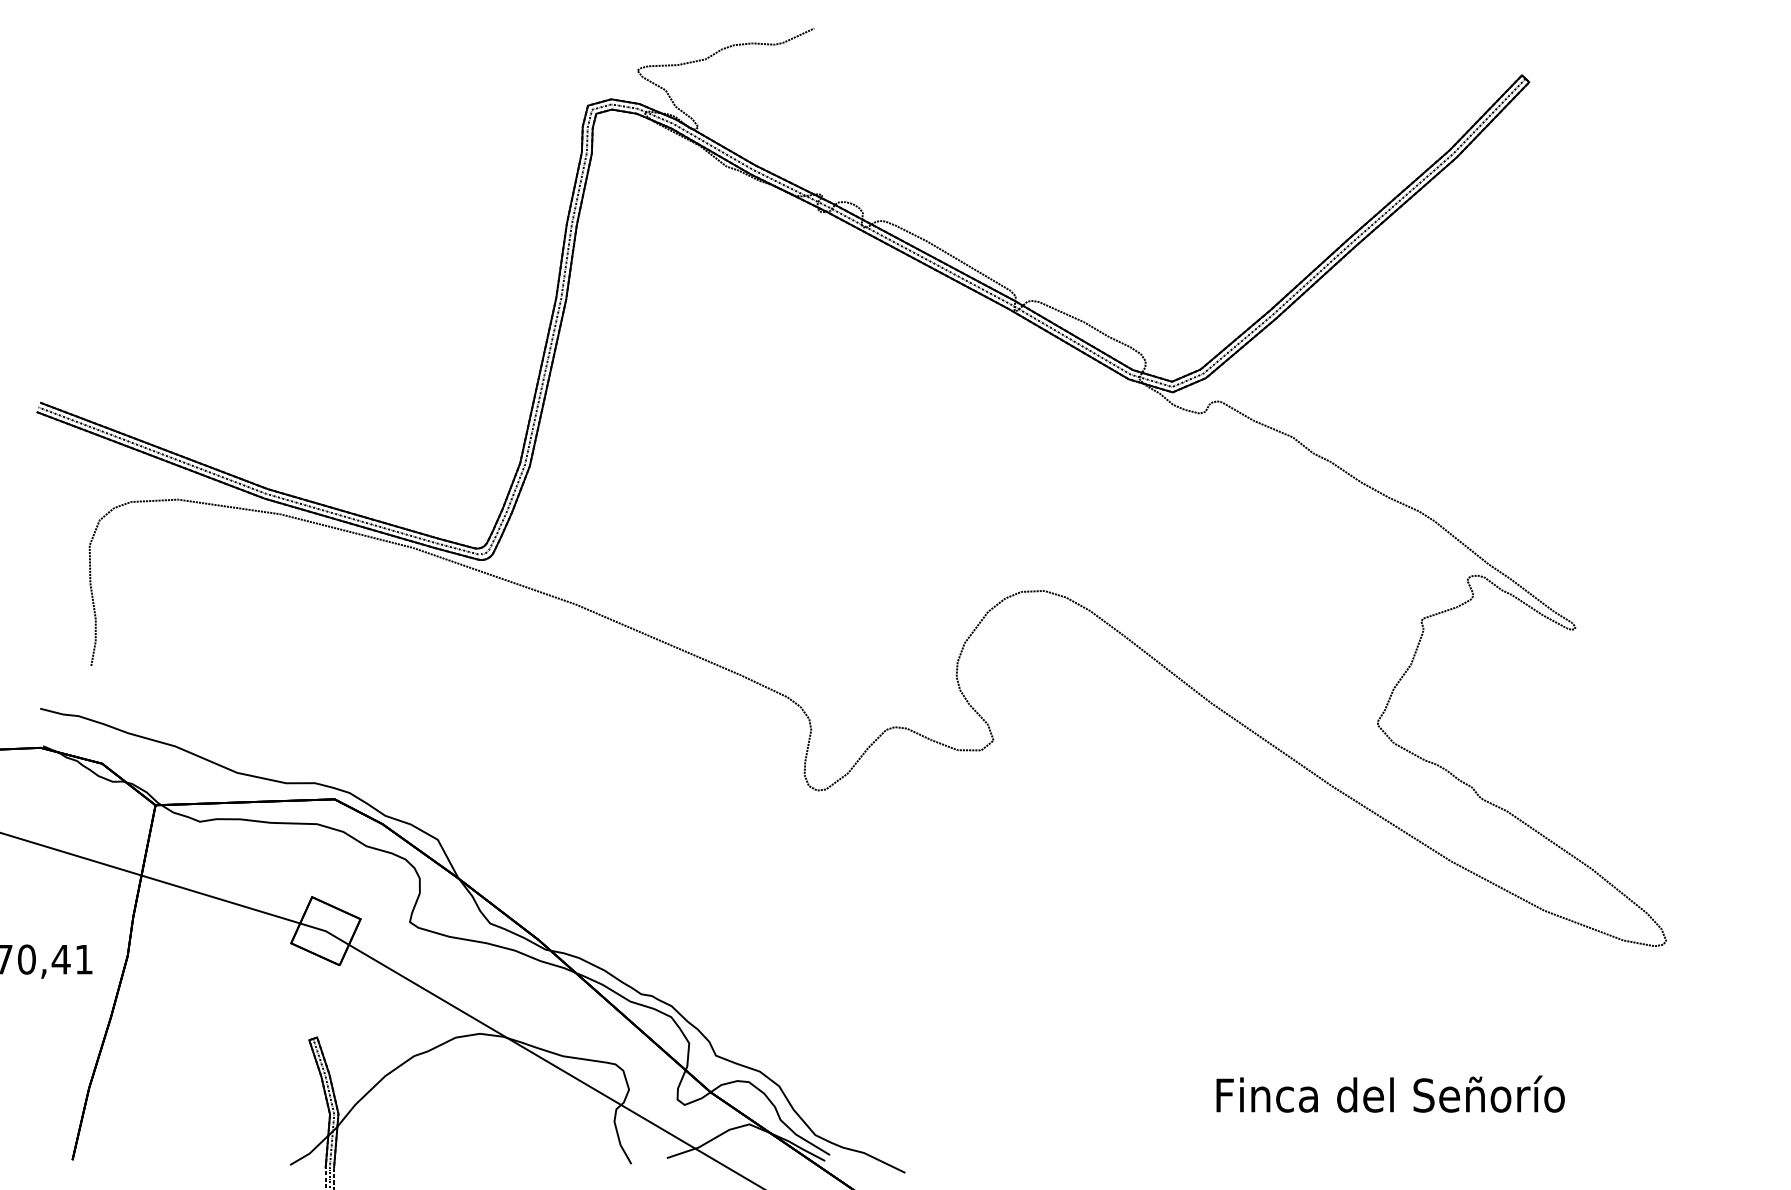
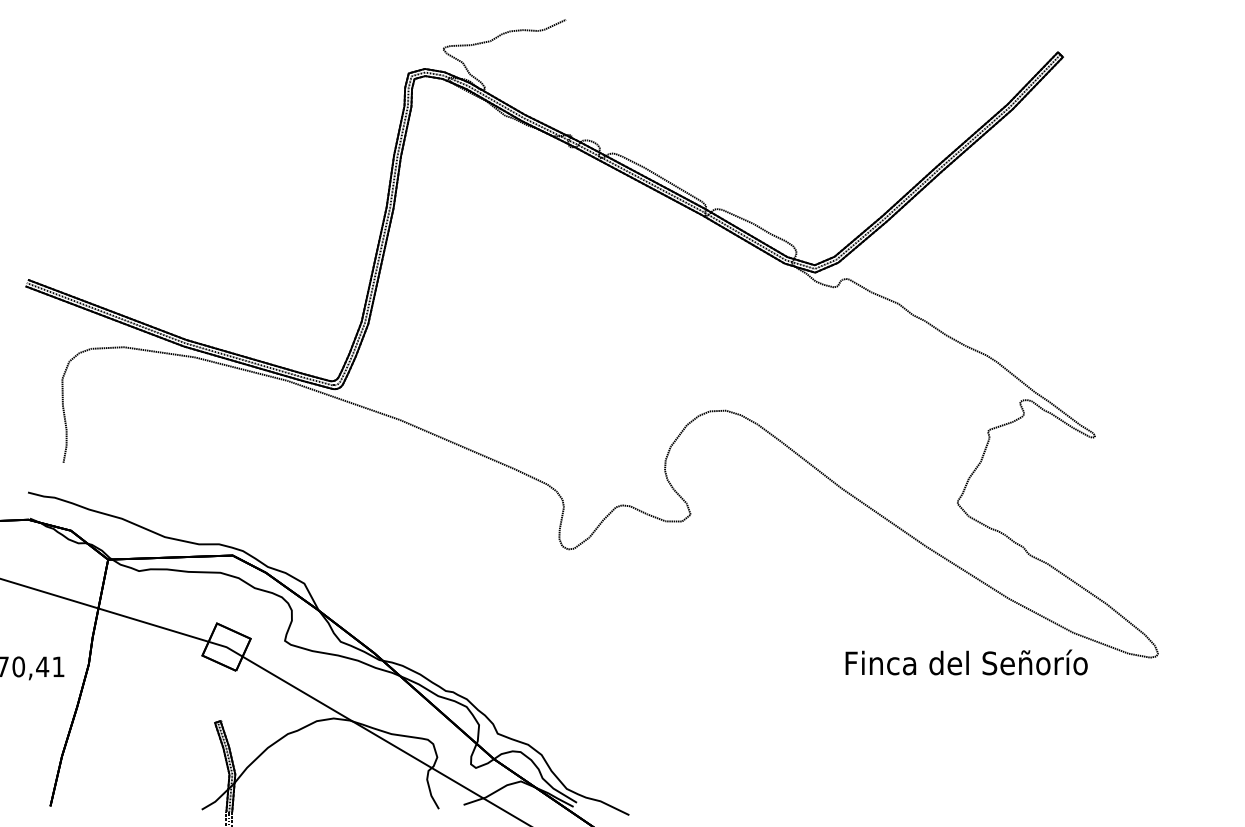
text: (1390, 1094) -> (966, 662), moved

